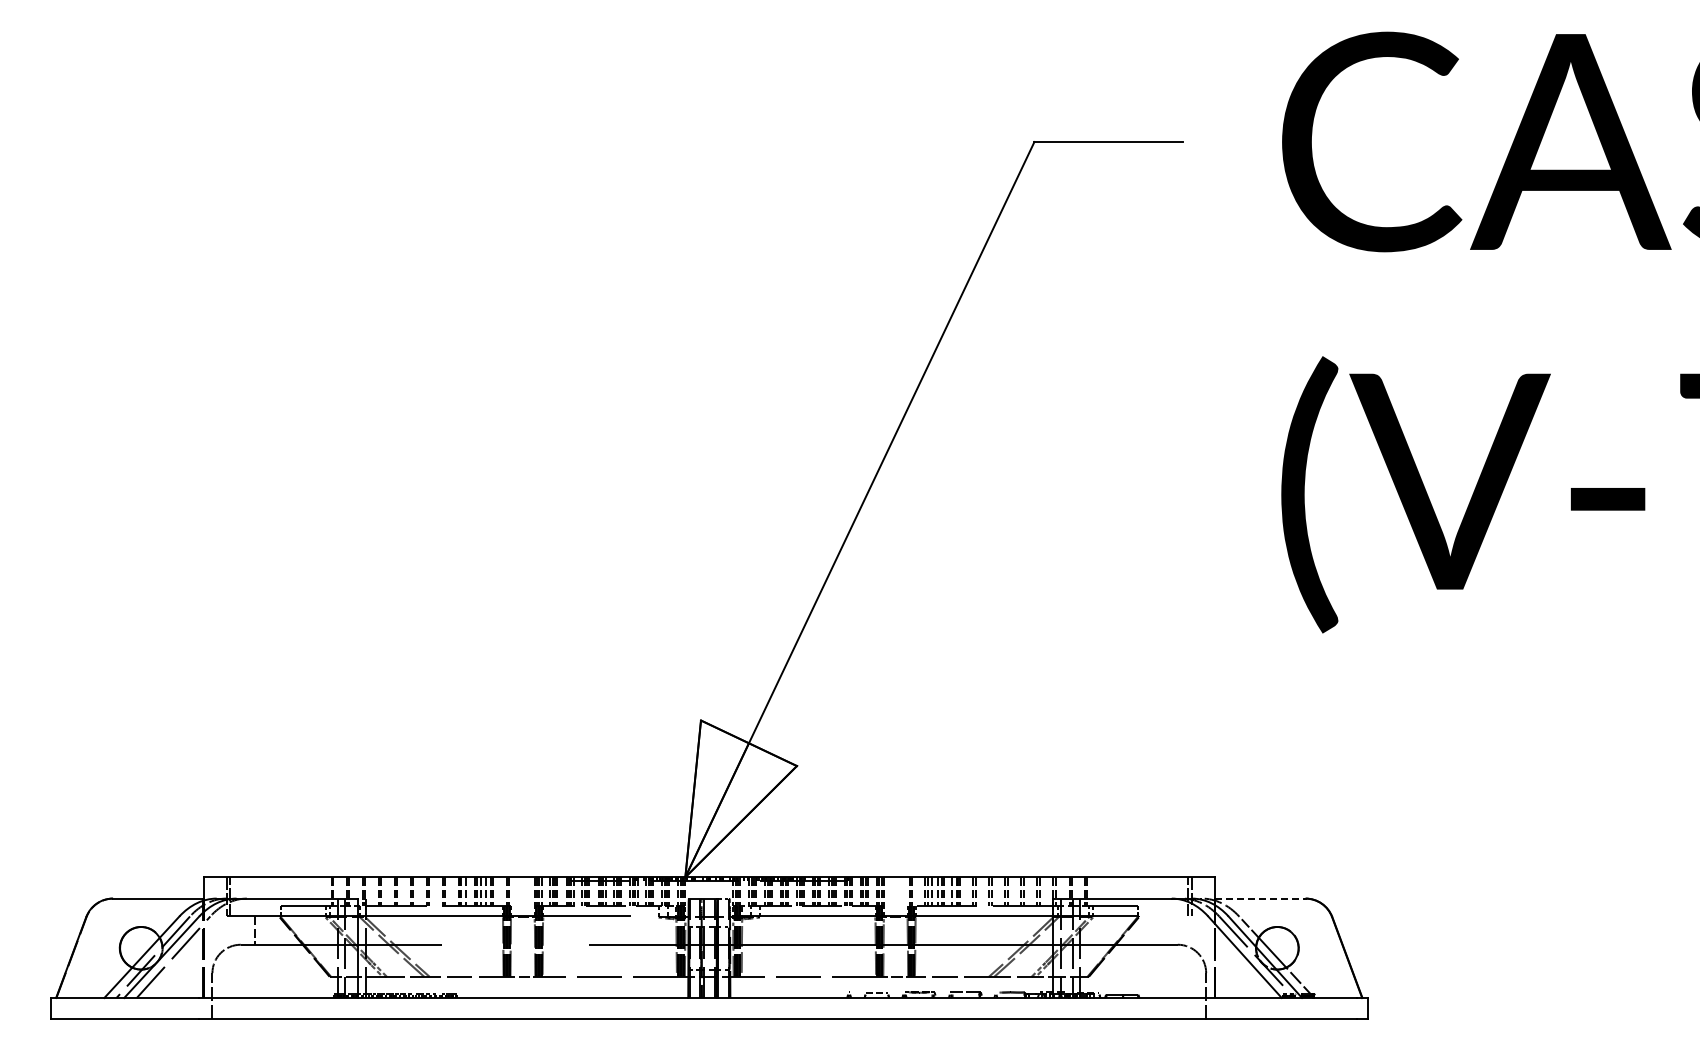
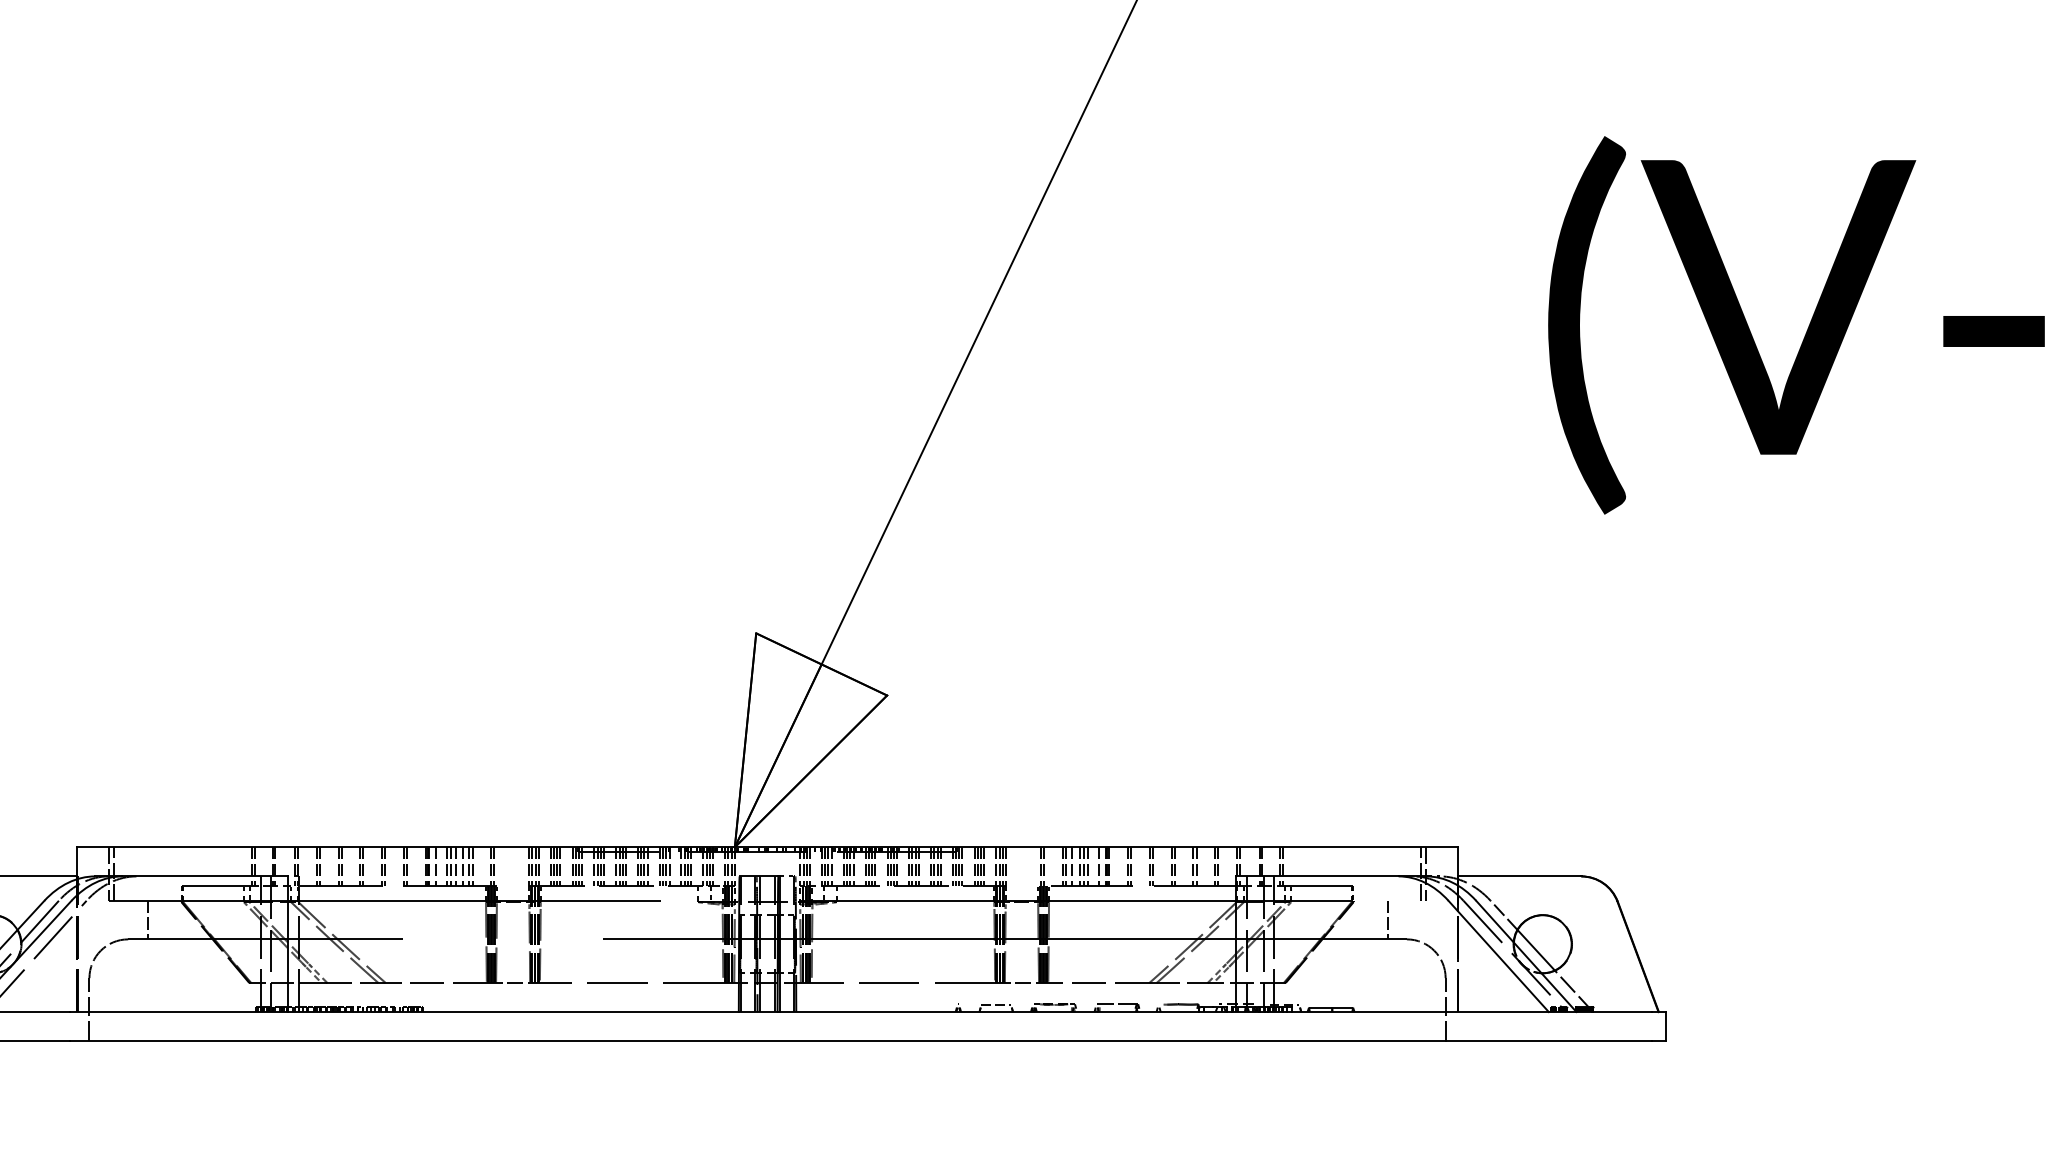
line: (1260, 898) -> (1519, 876), dashed -> solid
line: (1163, 930) -> (1387, 919), added

